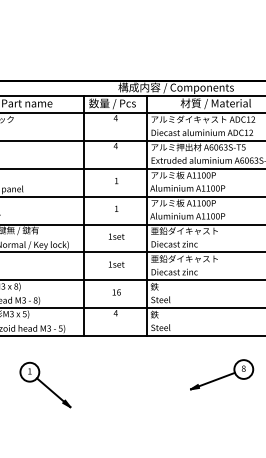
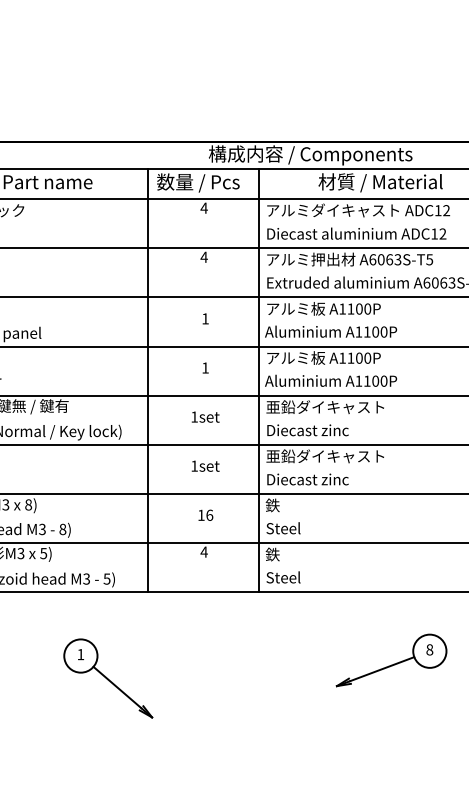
part: (45, 384) -> (108, 677), moved

